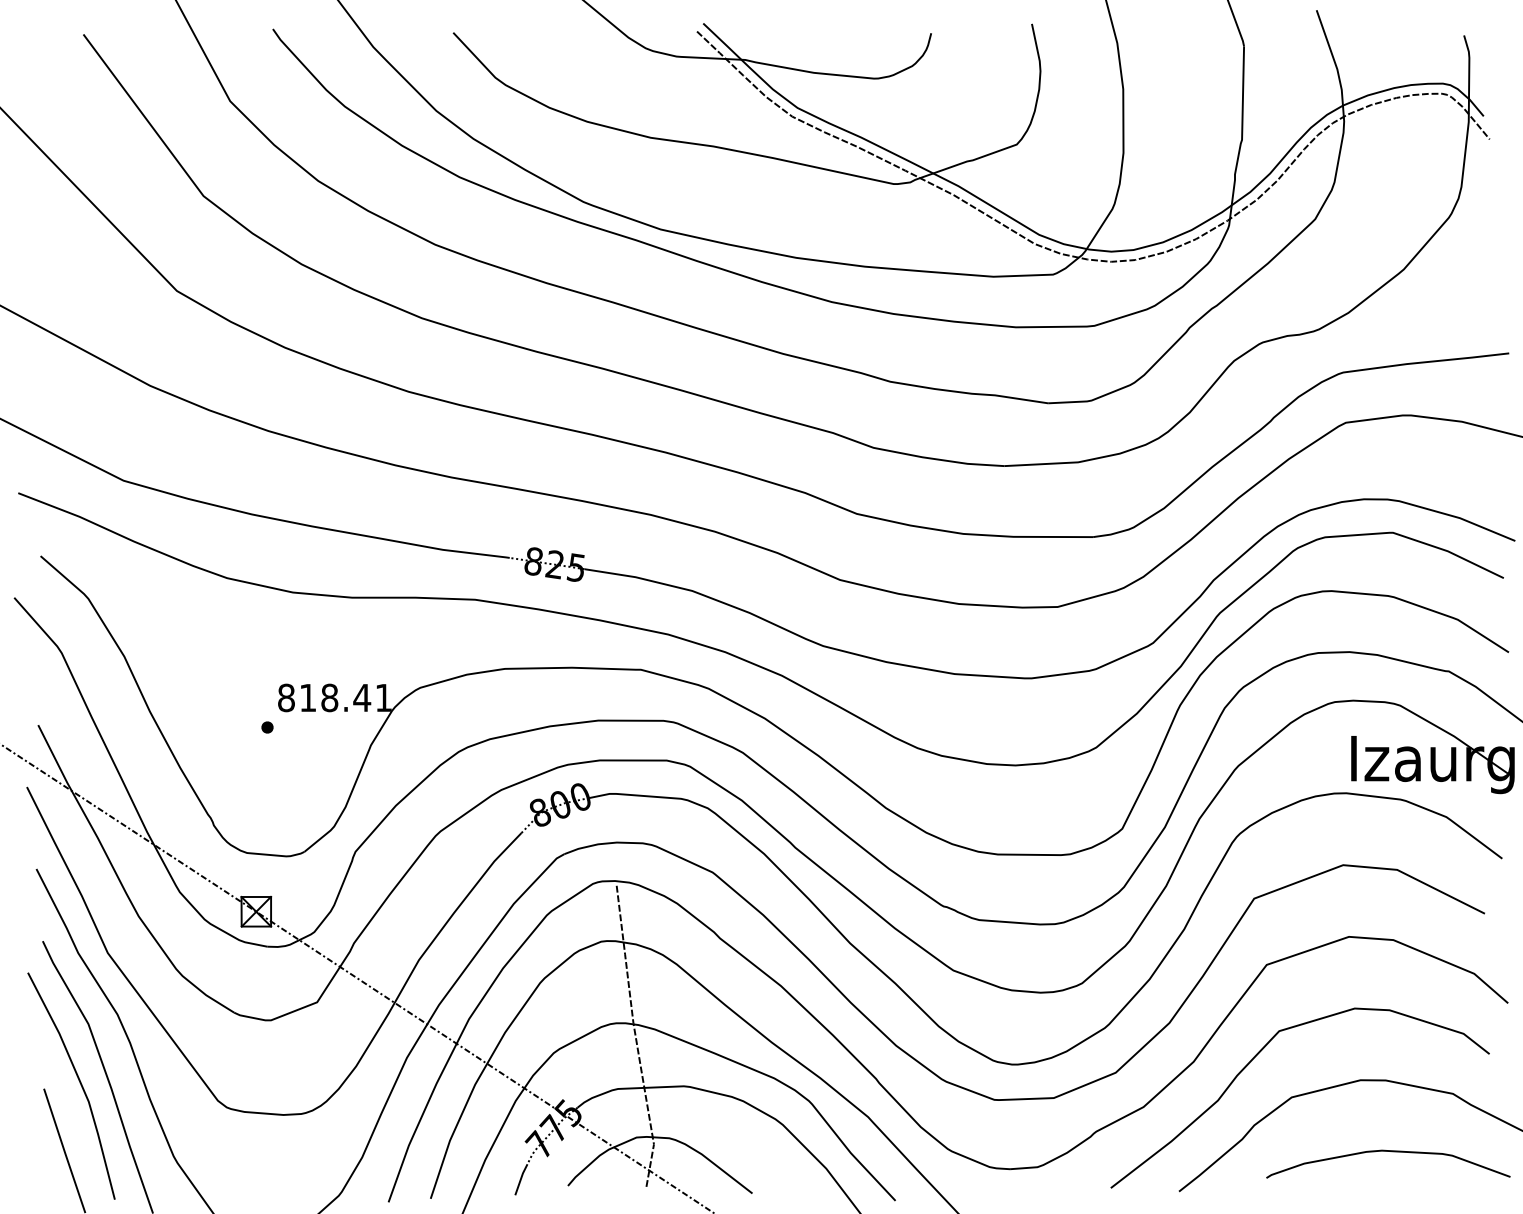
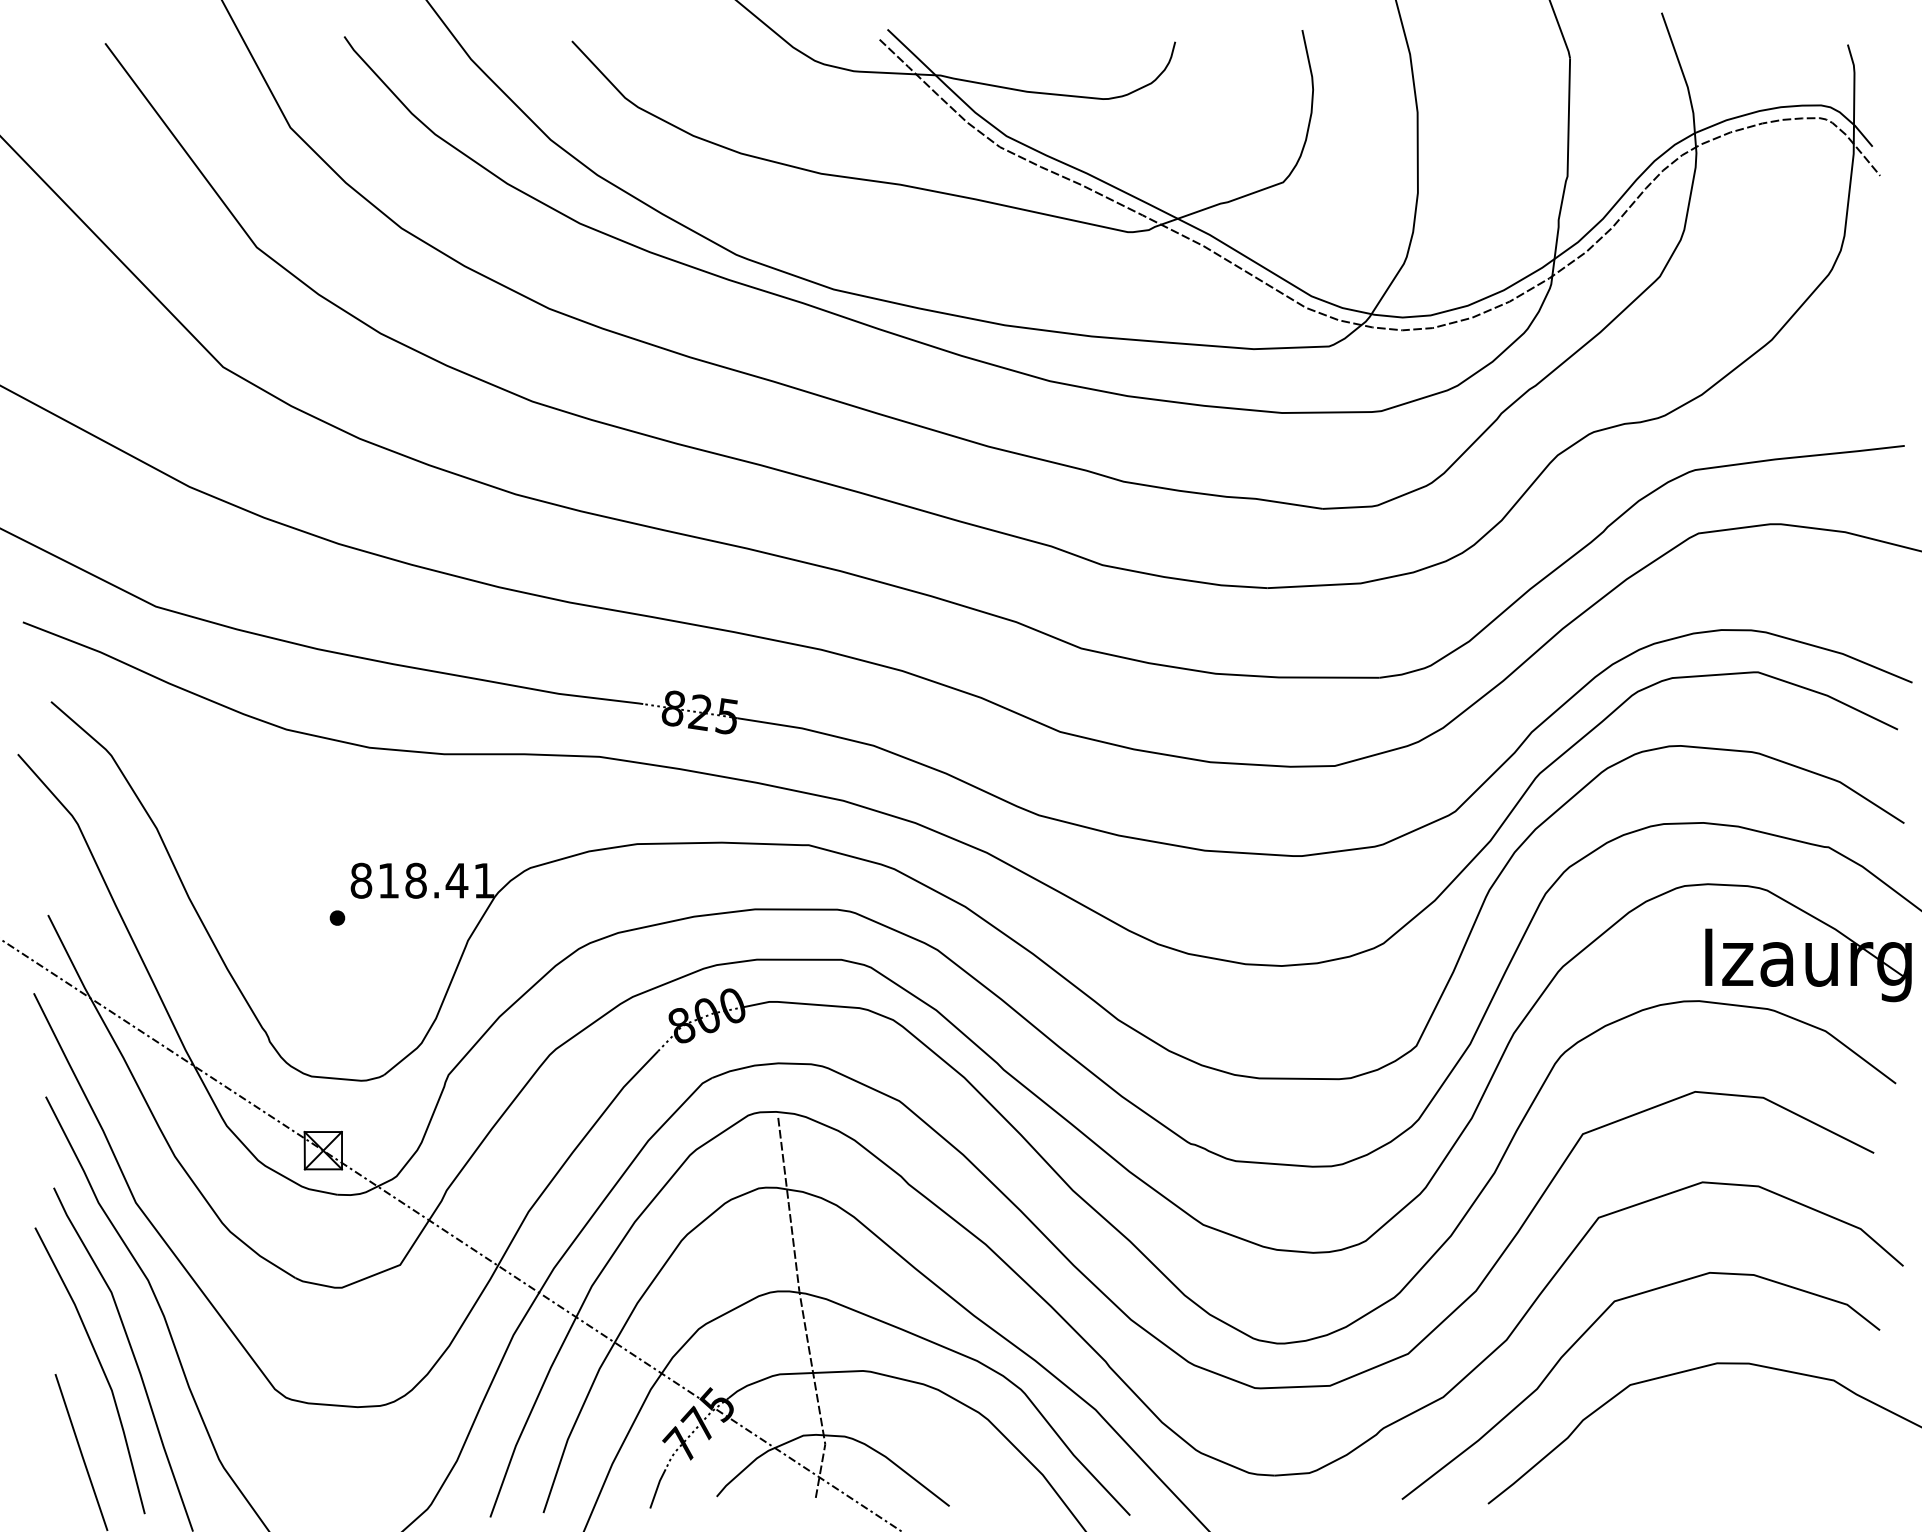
curve: (1391, 1152) -> (1756, 1454), removed

